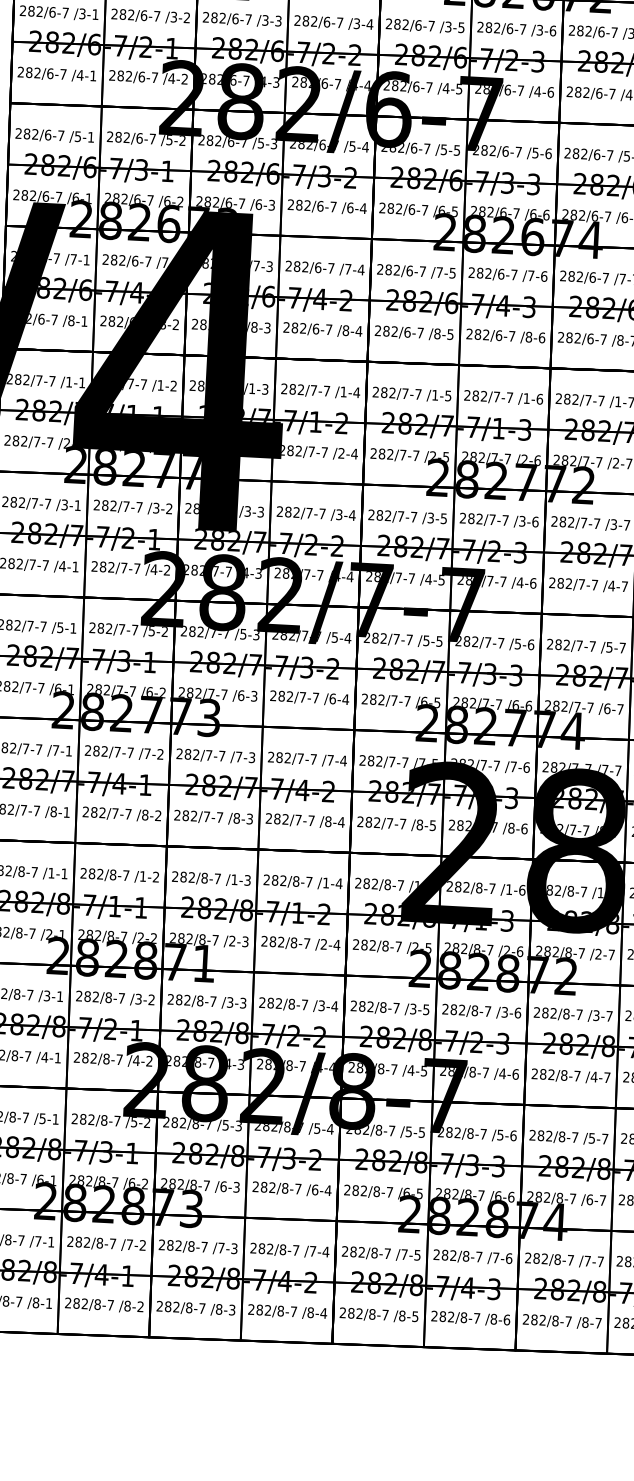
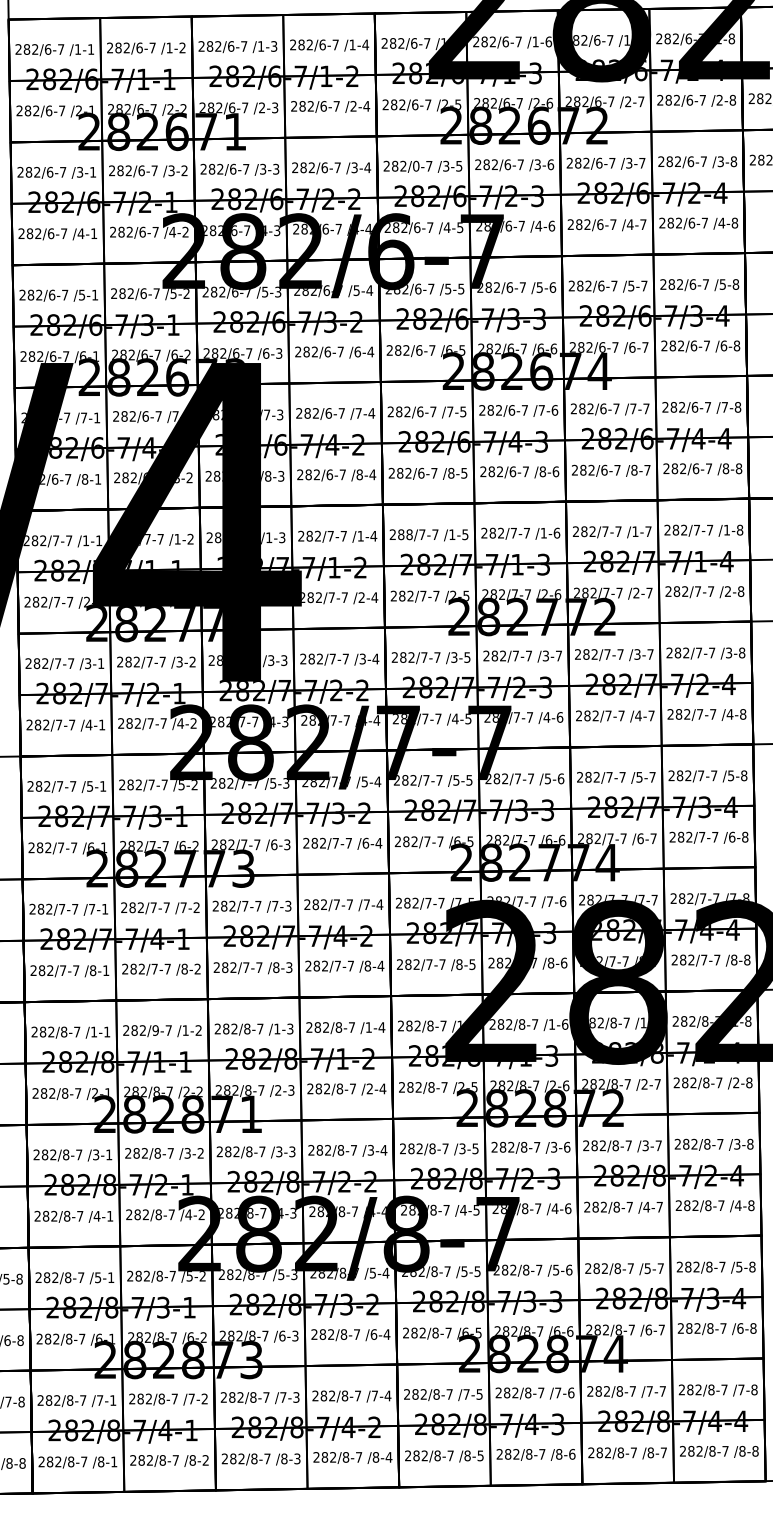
text: (418, 24) -> (416, 165), 282/6-7 -> 282/0-7
text: (392, 392) -> (409, 534), 282/7-7 -> 288/7-7
text: (534, 521) -> (558, 655), /3-6 -> /3-7
text: (112, 874) -> (155, 1030), 282/8-7 -> 282/9-7

